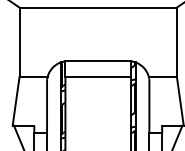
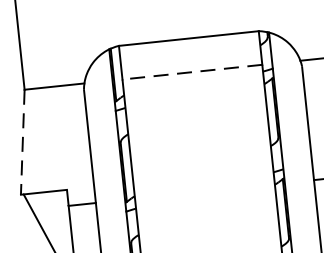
line: (98, 77) -> (193, 72), solid -> dashed
line: (16, 101) -> (23, 142), solid -> dashed

